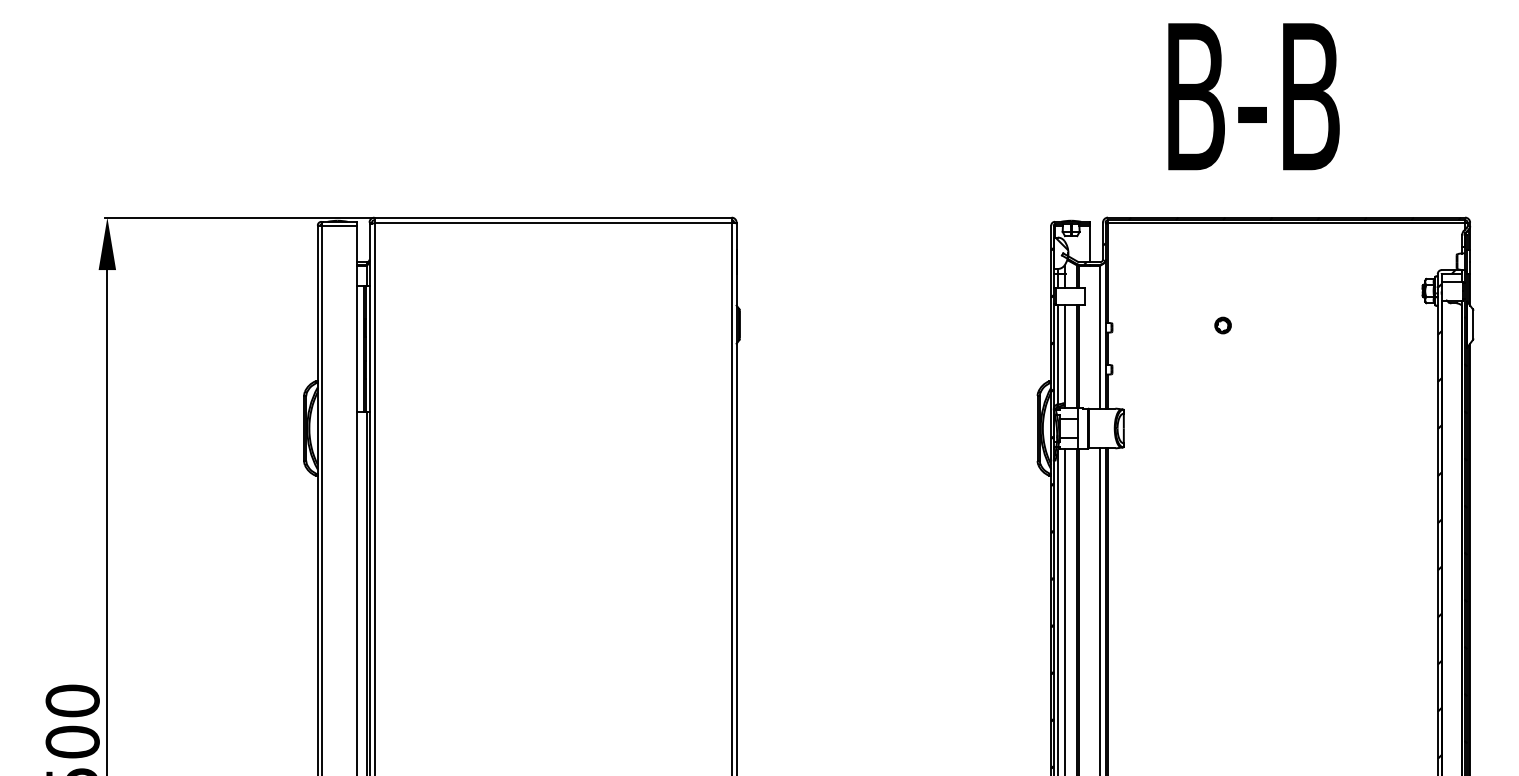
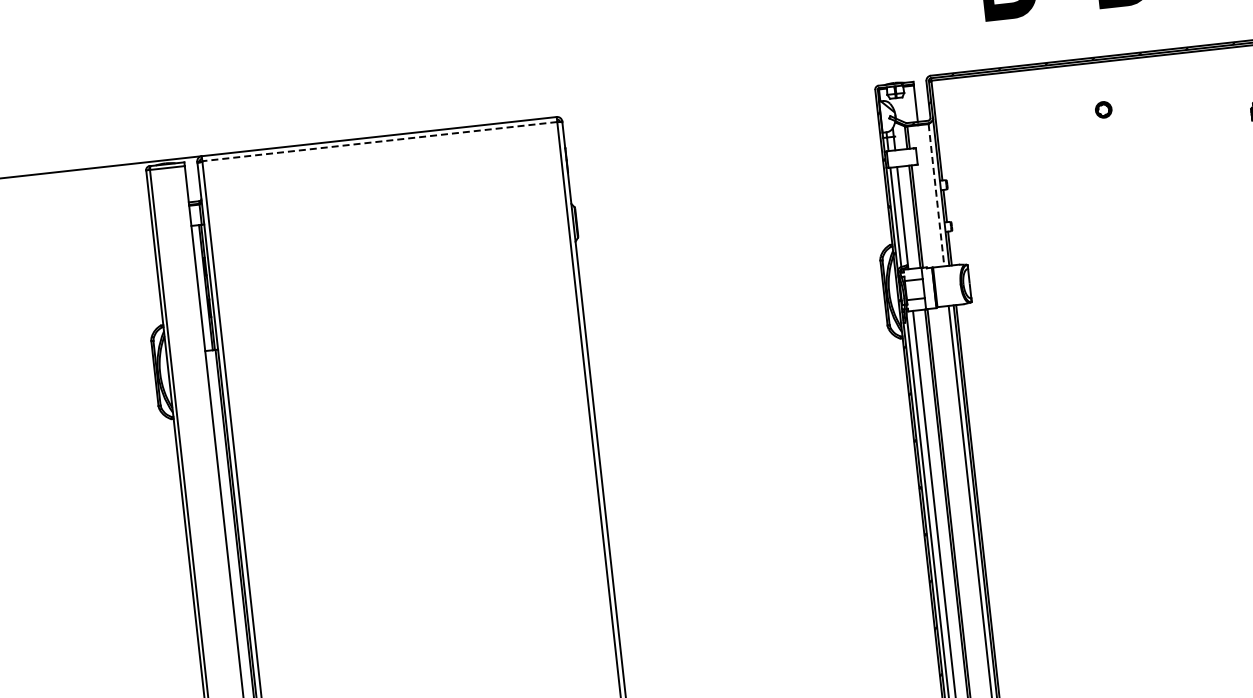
line: (553, 222) -> (380, 141), solid -> dashed
part: (1222, 325) -> (1103, 109), moved
line: (1100, 337) -> (936, 195), solid -> dashed

